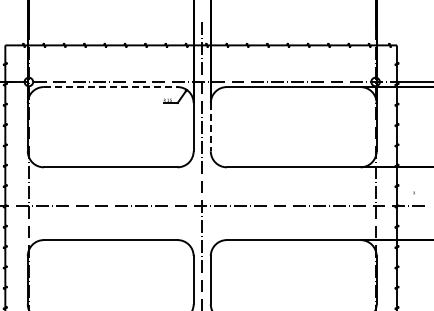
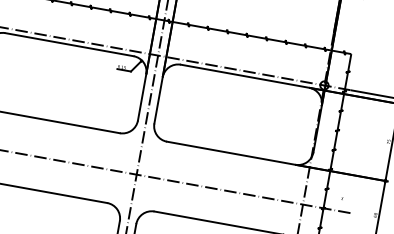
line: (110, 87) -> (69, 45), dashed -> solid
line: (210, 127) -> (158, 100), dashed -> solid

